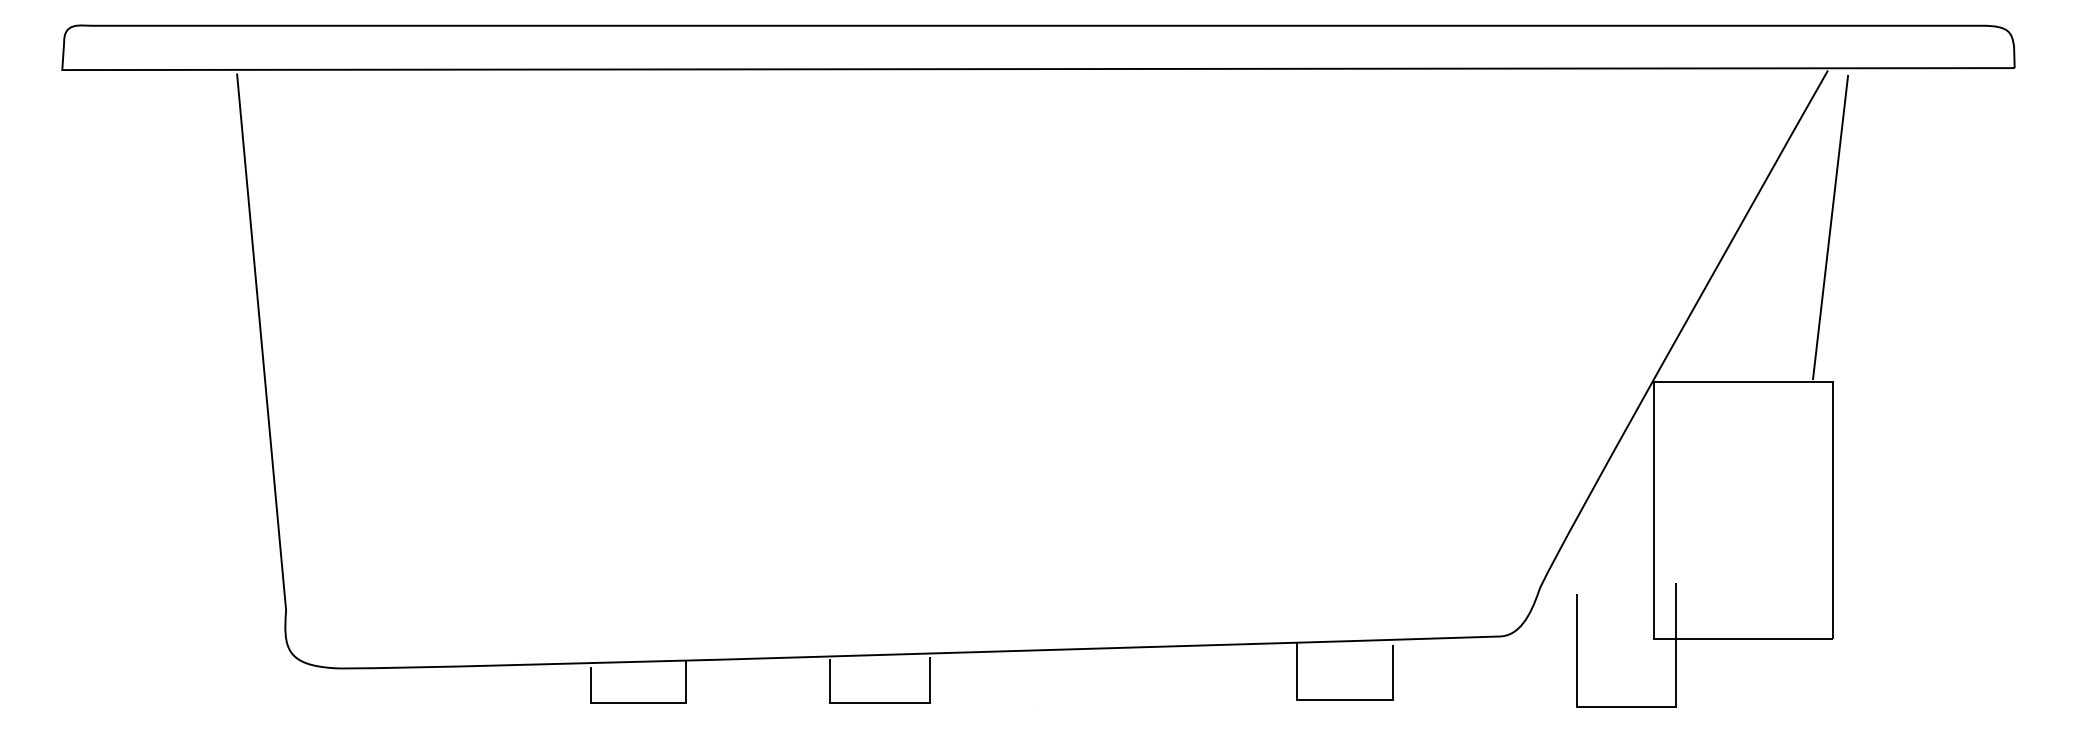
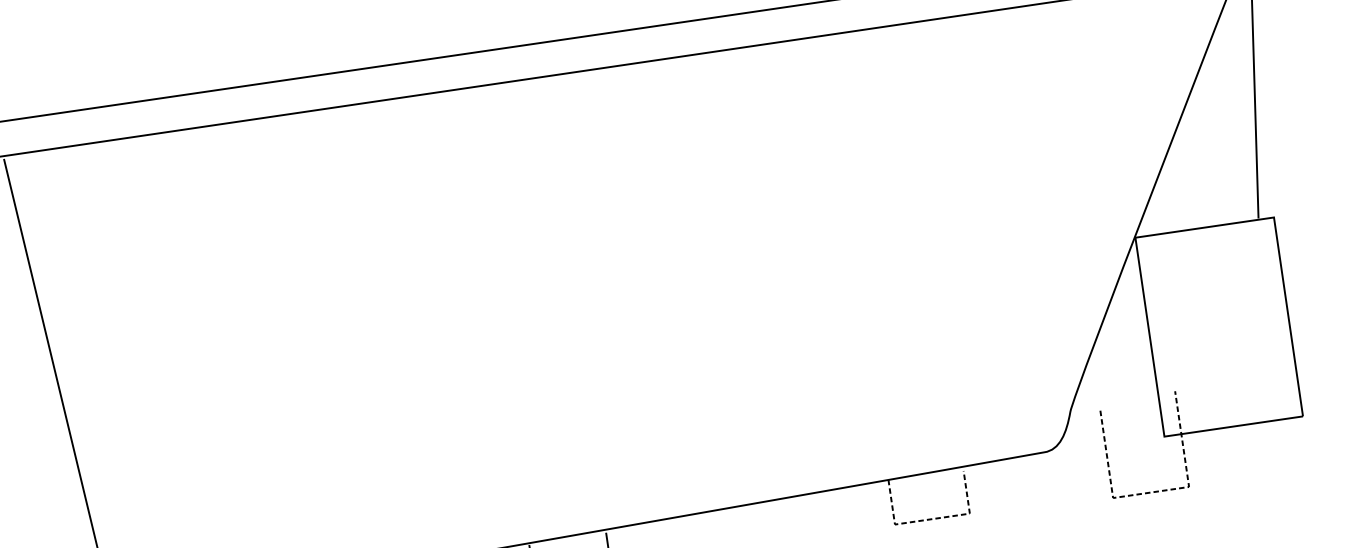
line: (1344, 700) -> (932, 519), solid -> dashed
line: (1631, 707) -> (1155, 492), solid -> dashed

